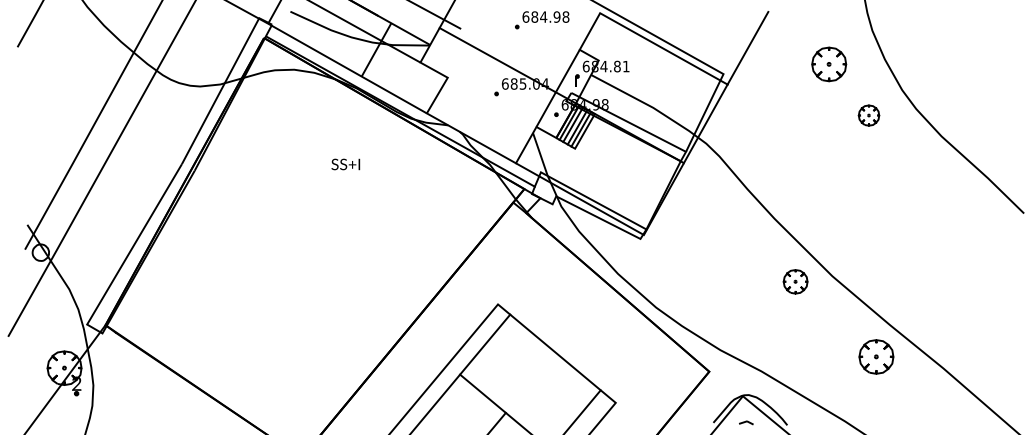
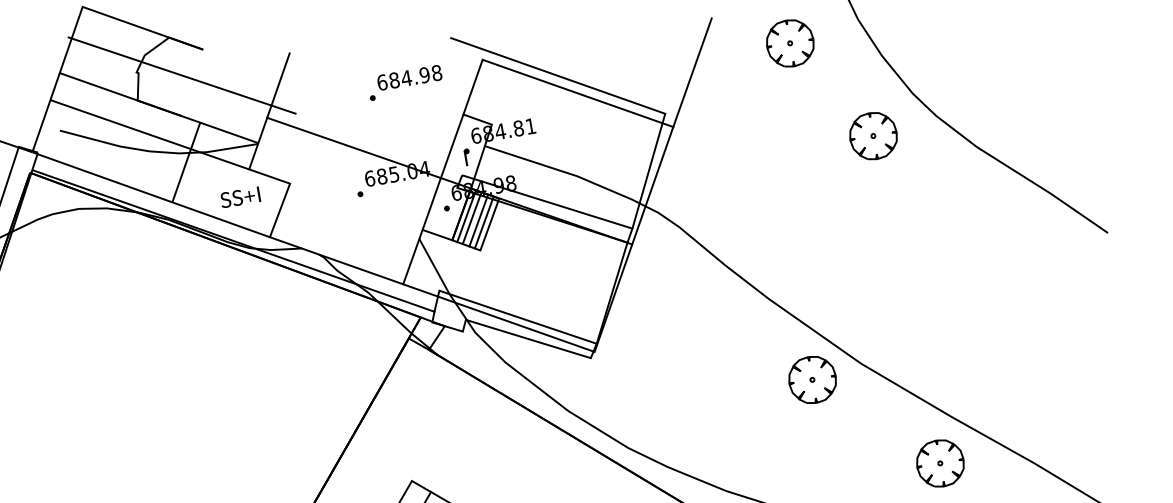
part: (829, 64) -> (790, 43), moved
part: (868, 115) -> (872, 136), size x1.67
text: (345, 164) -> (240, 197), moved
part: (795, 281) -> (812, 379), size x1.43

